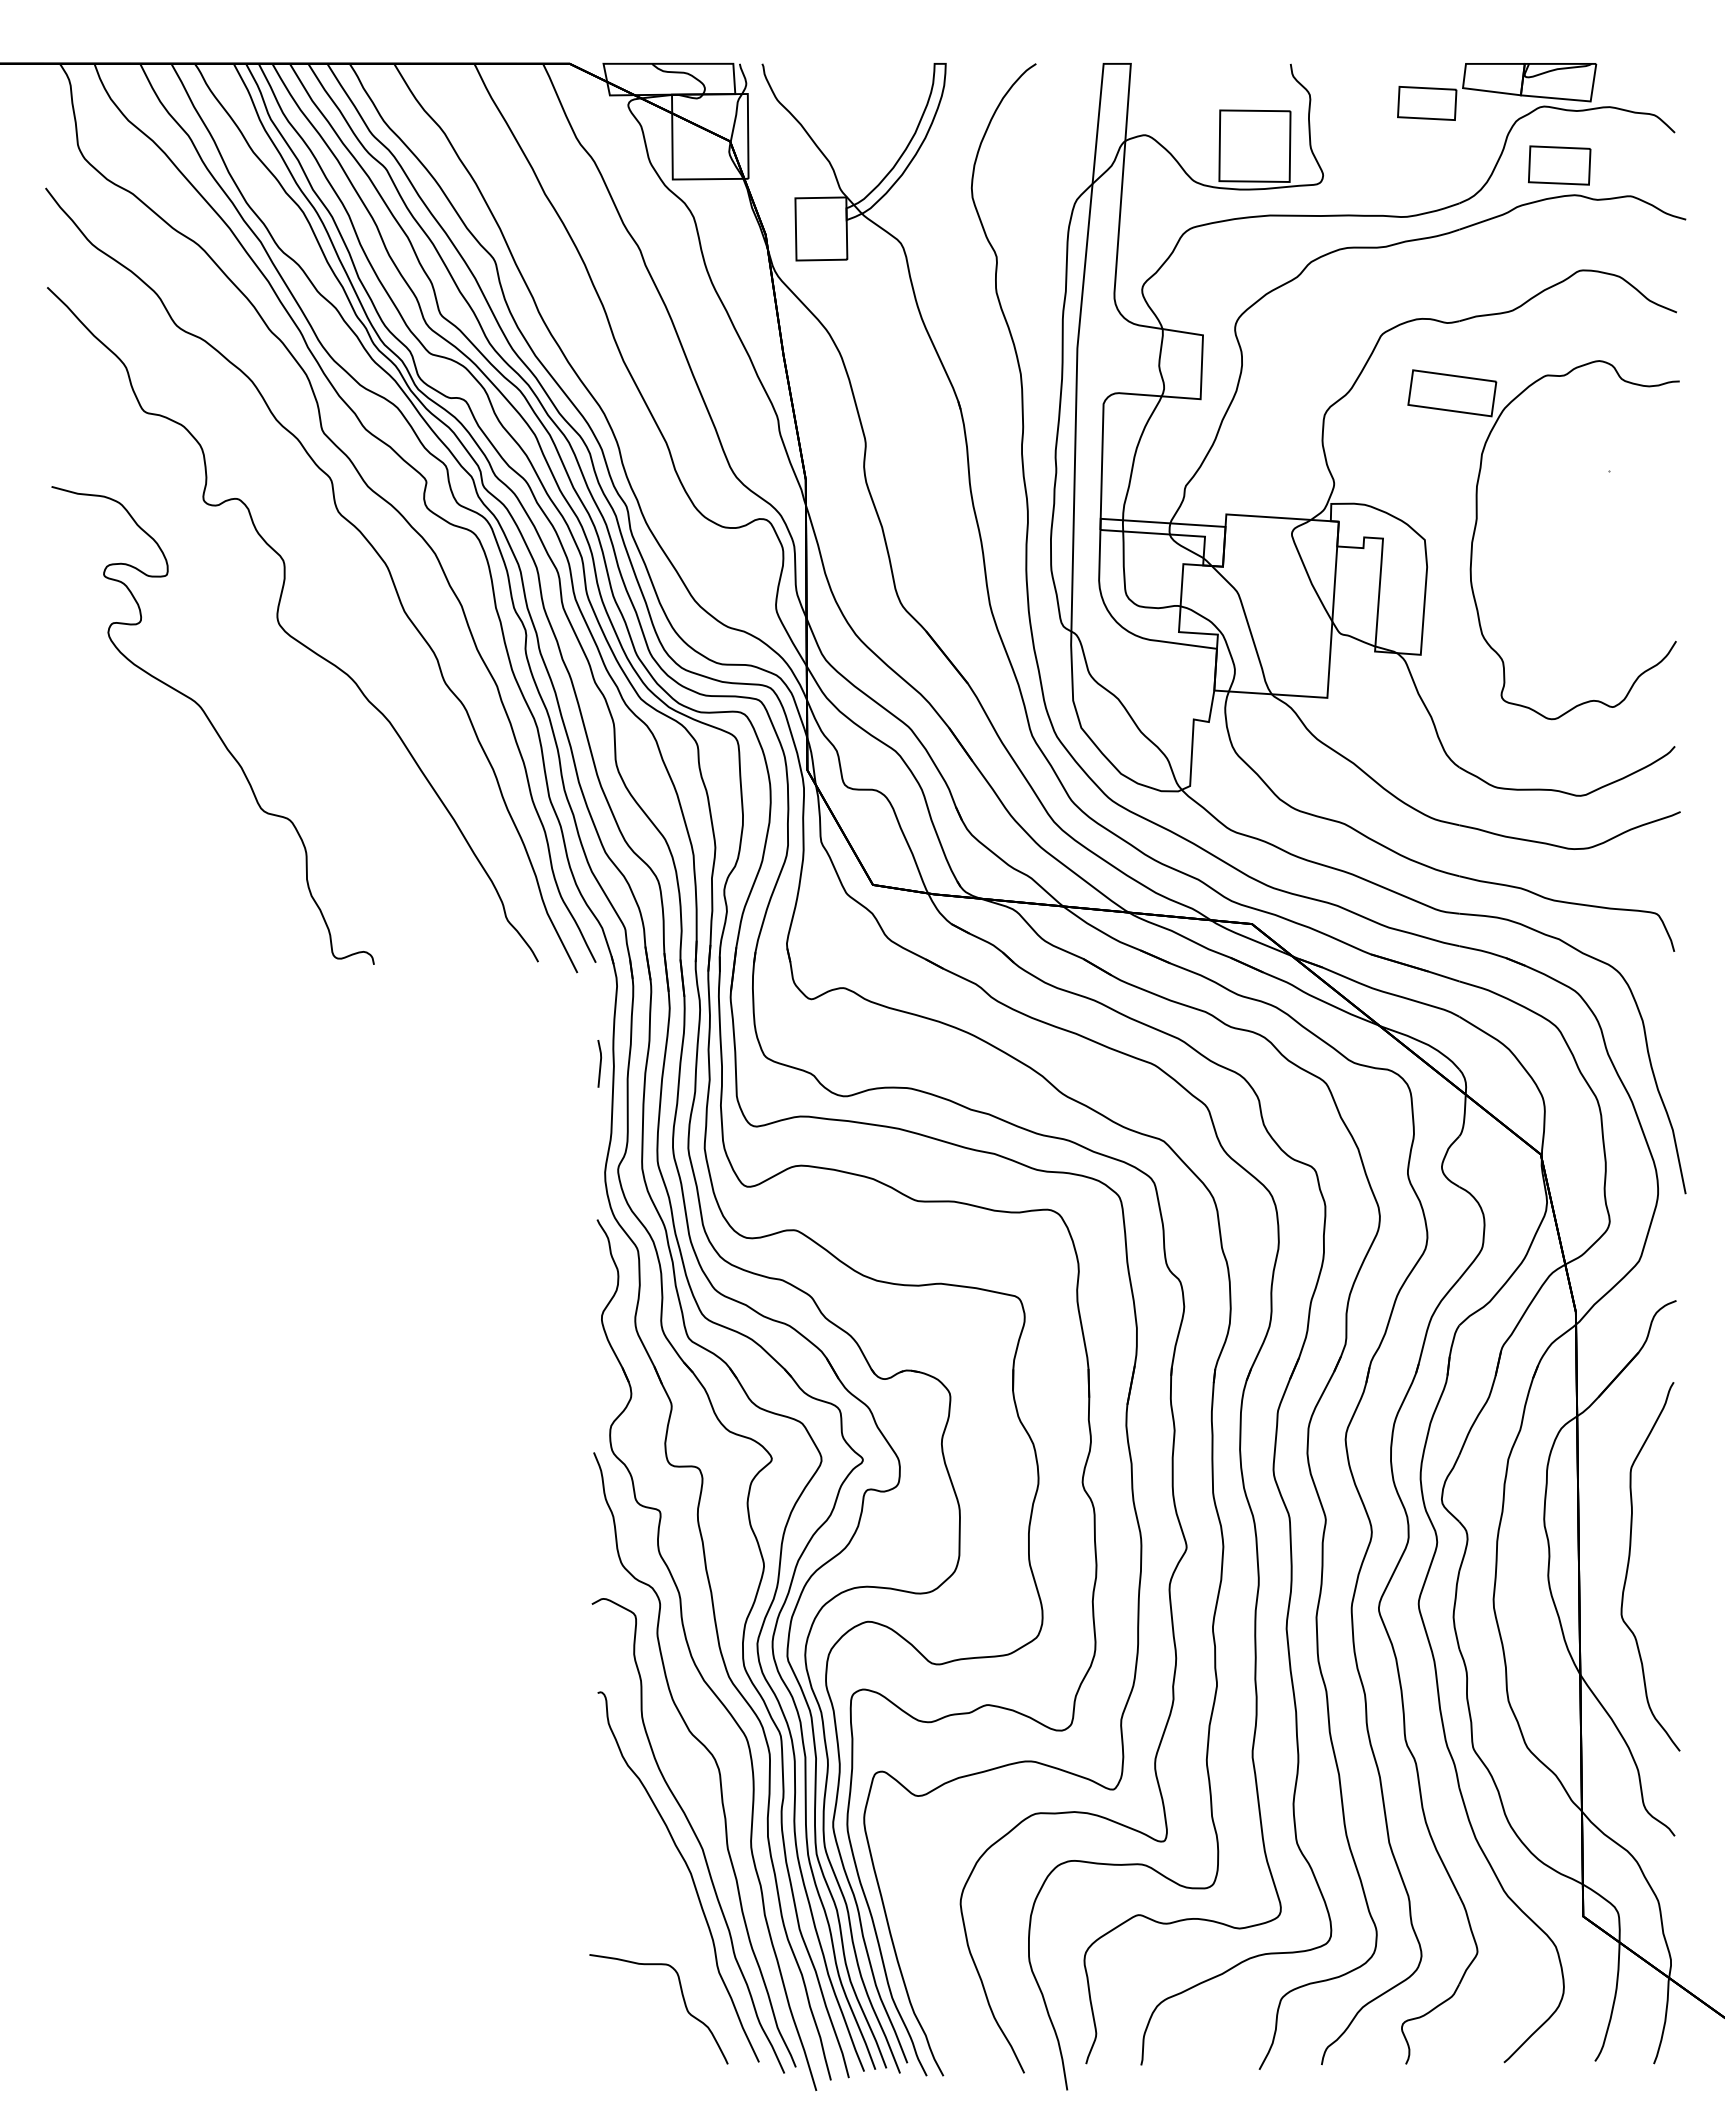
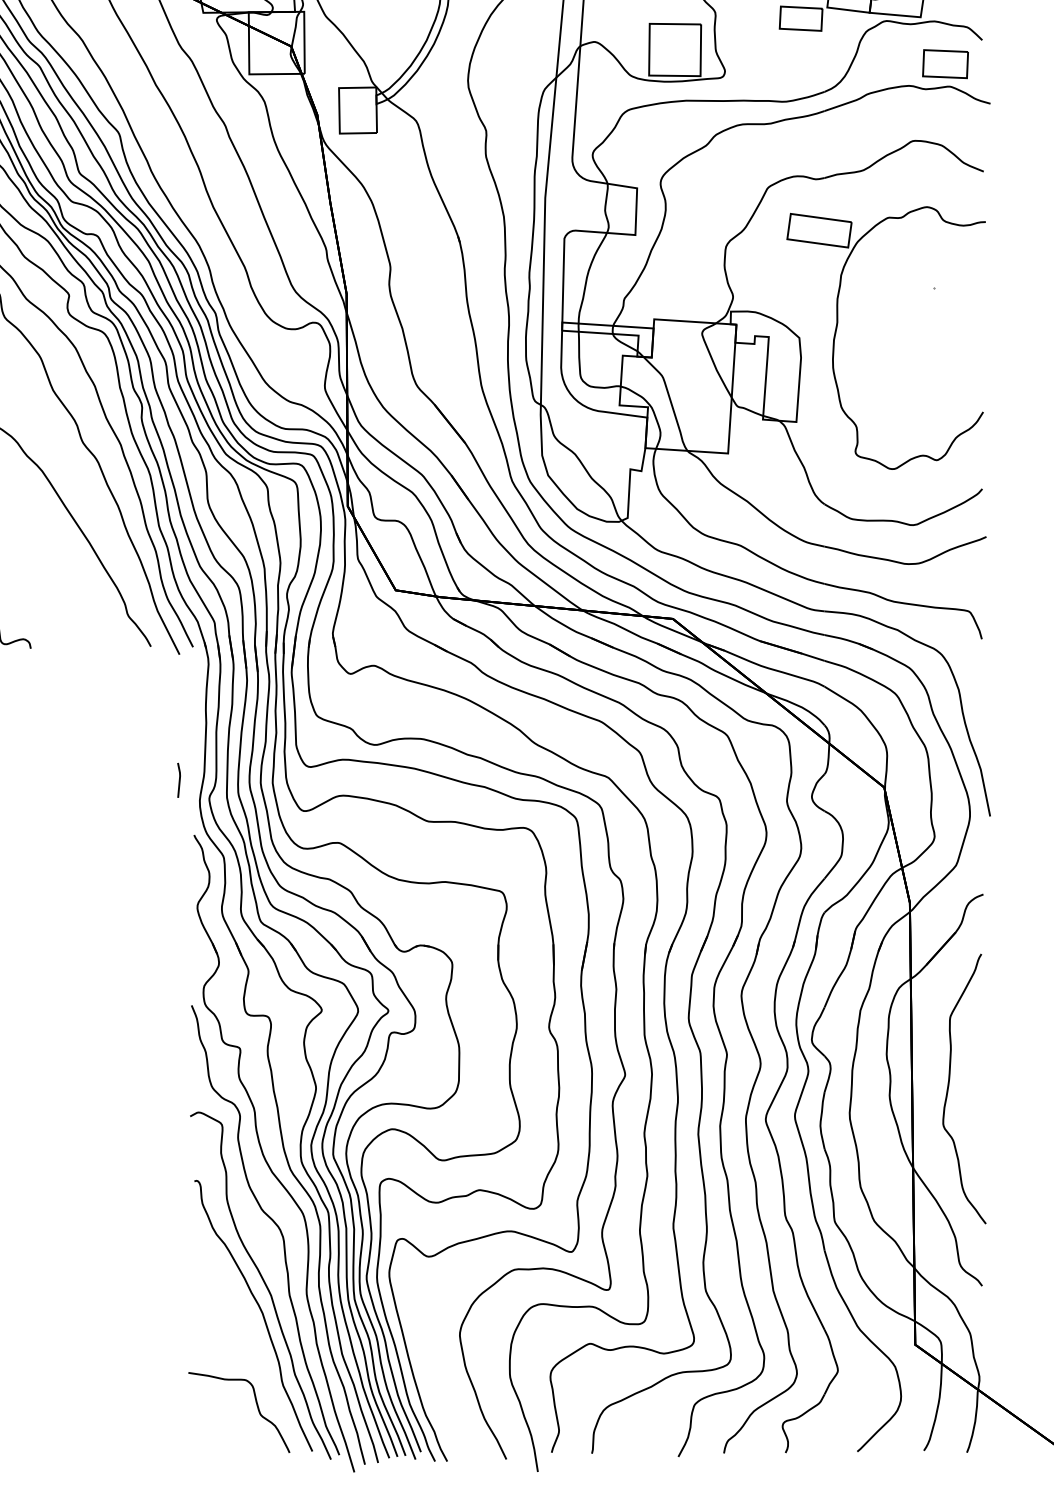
part: (1559, 165) -> (945, 64), moved
line: (599, 1063) -> (178, 780), moved

